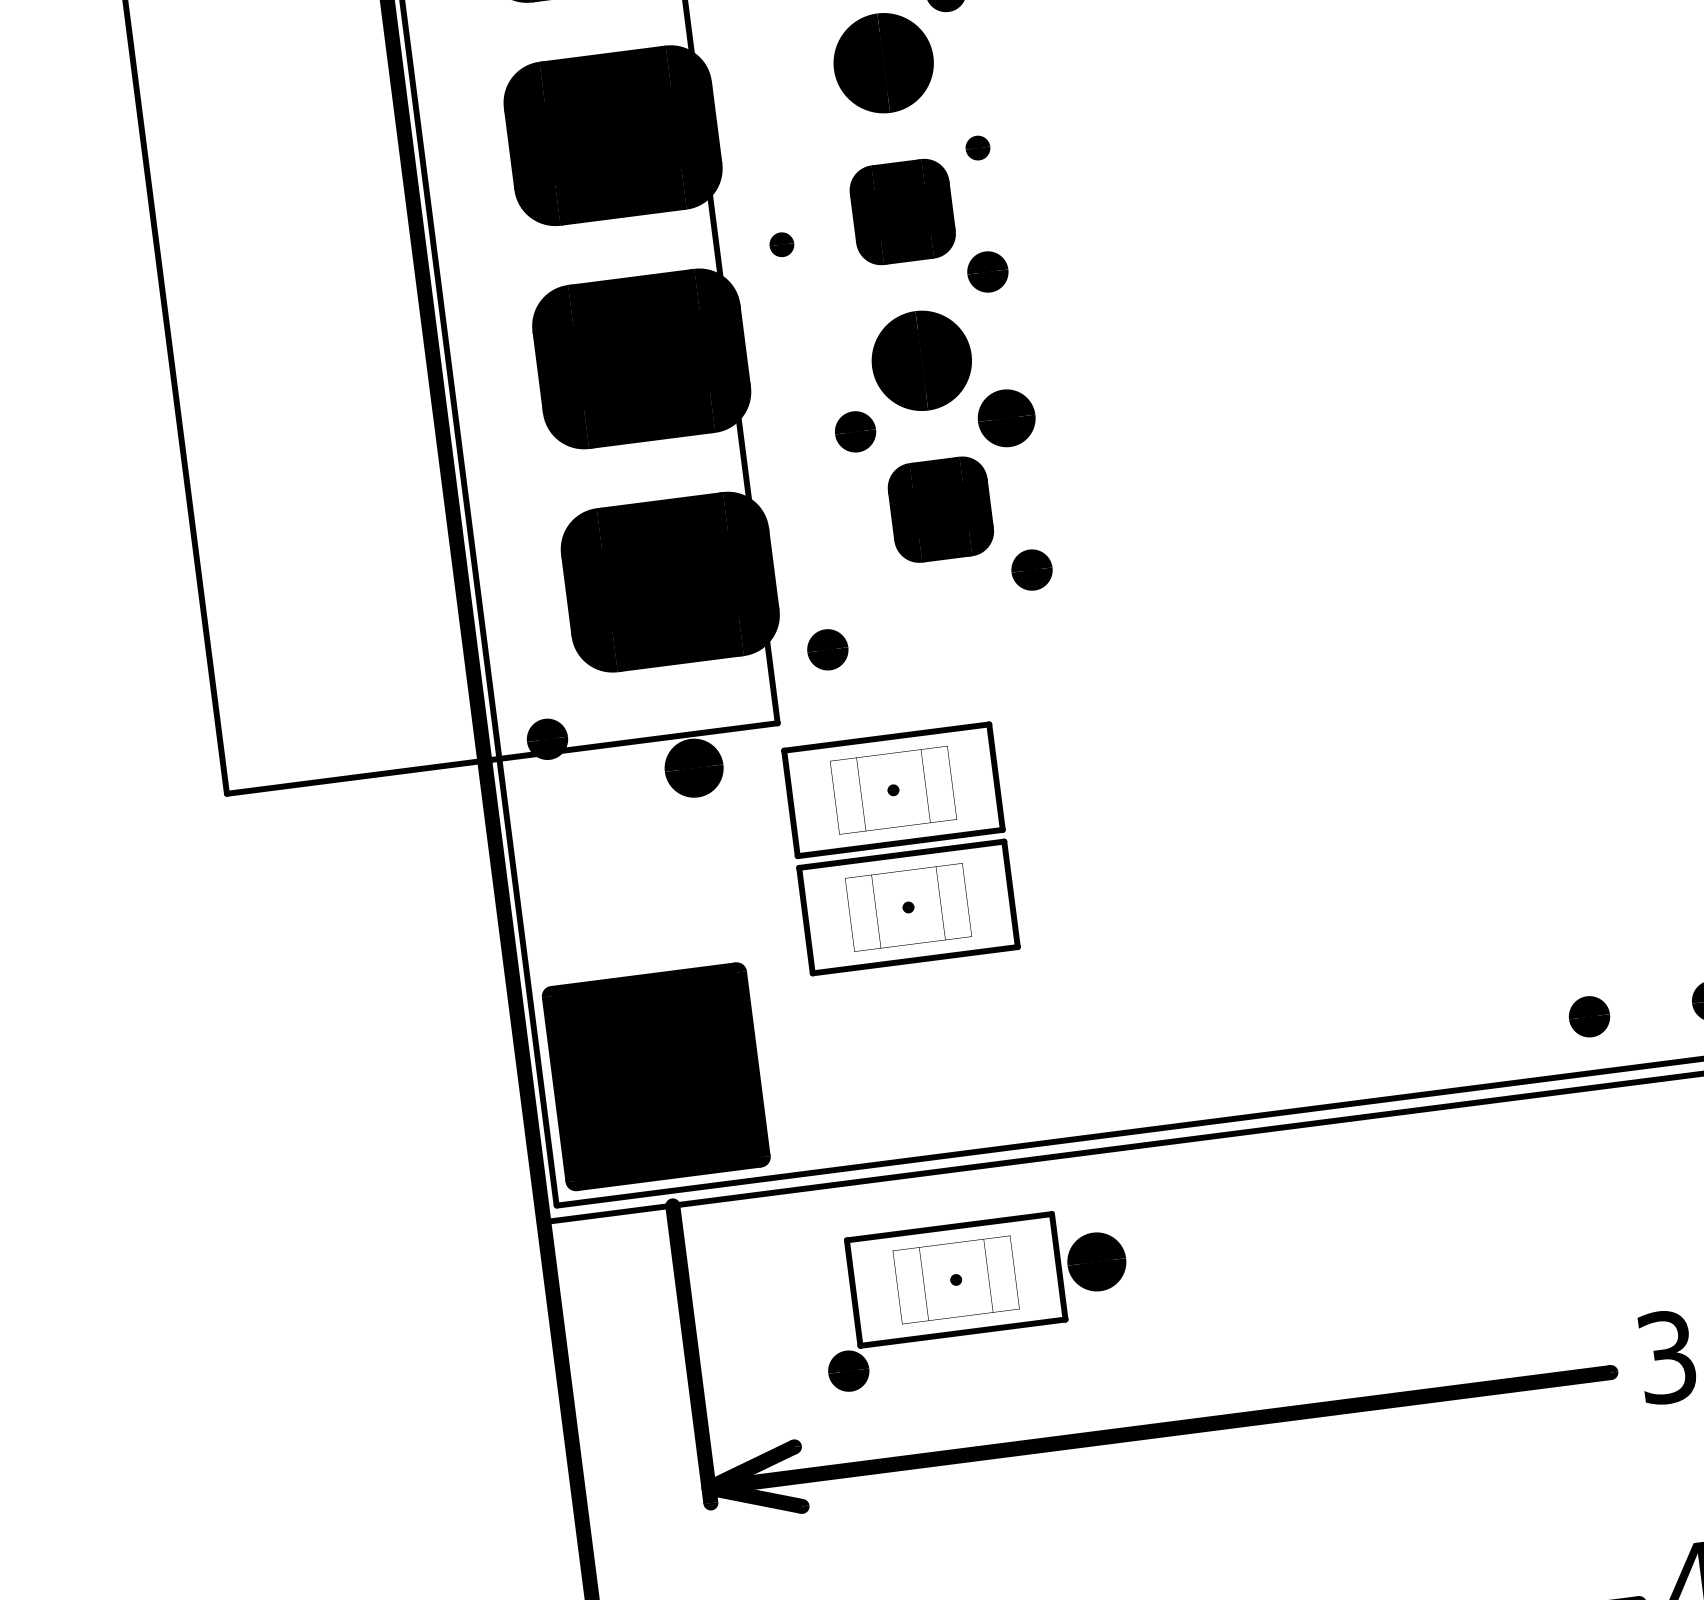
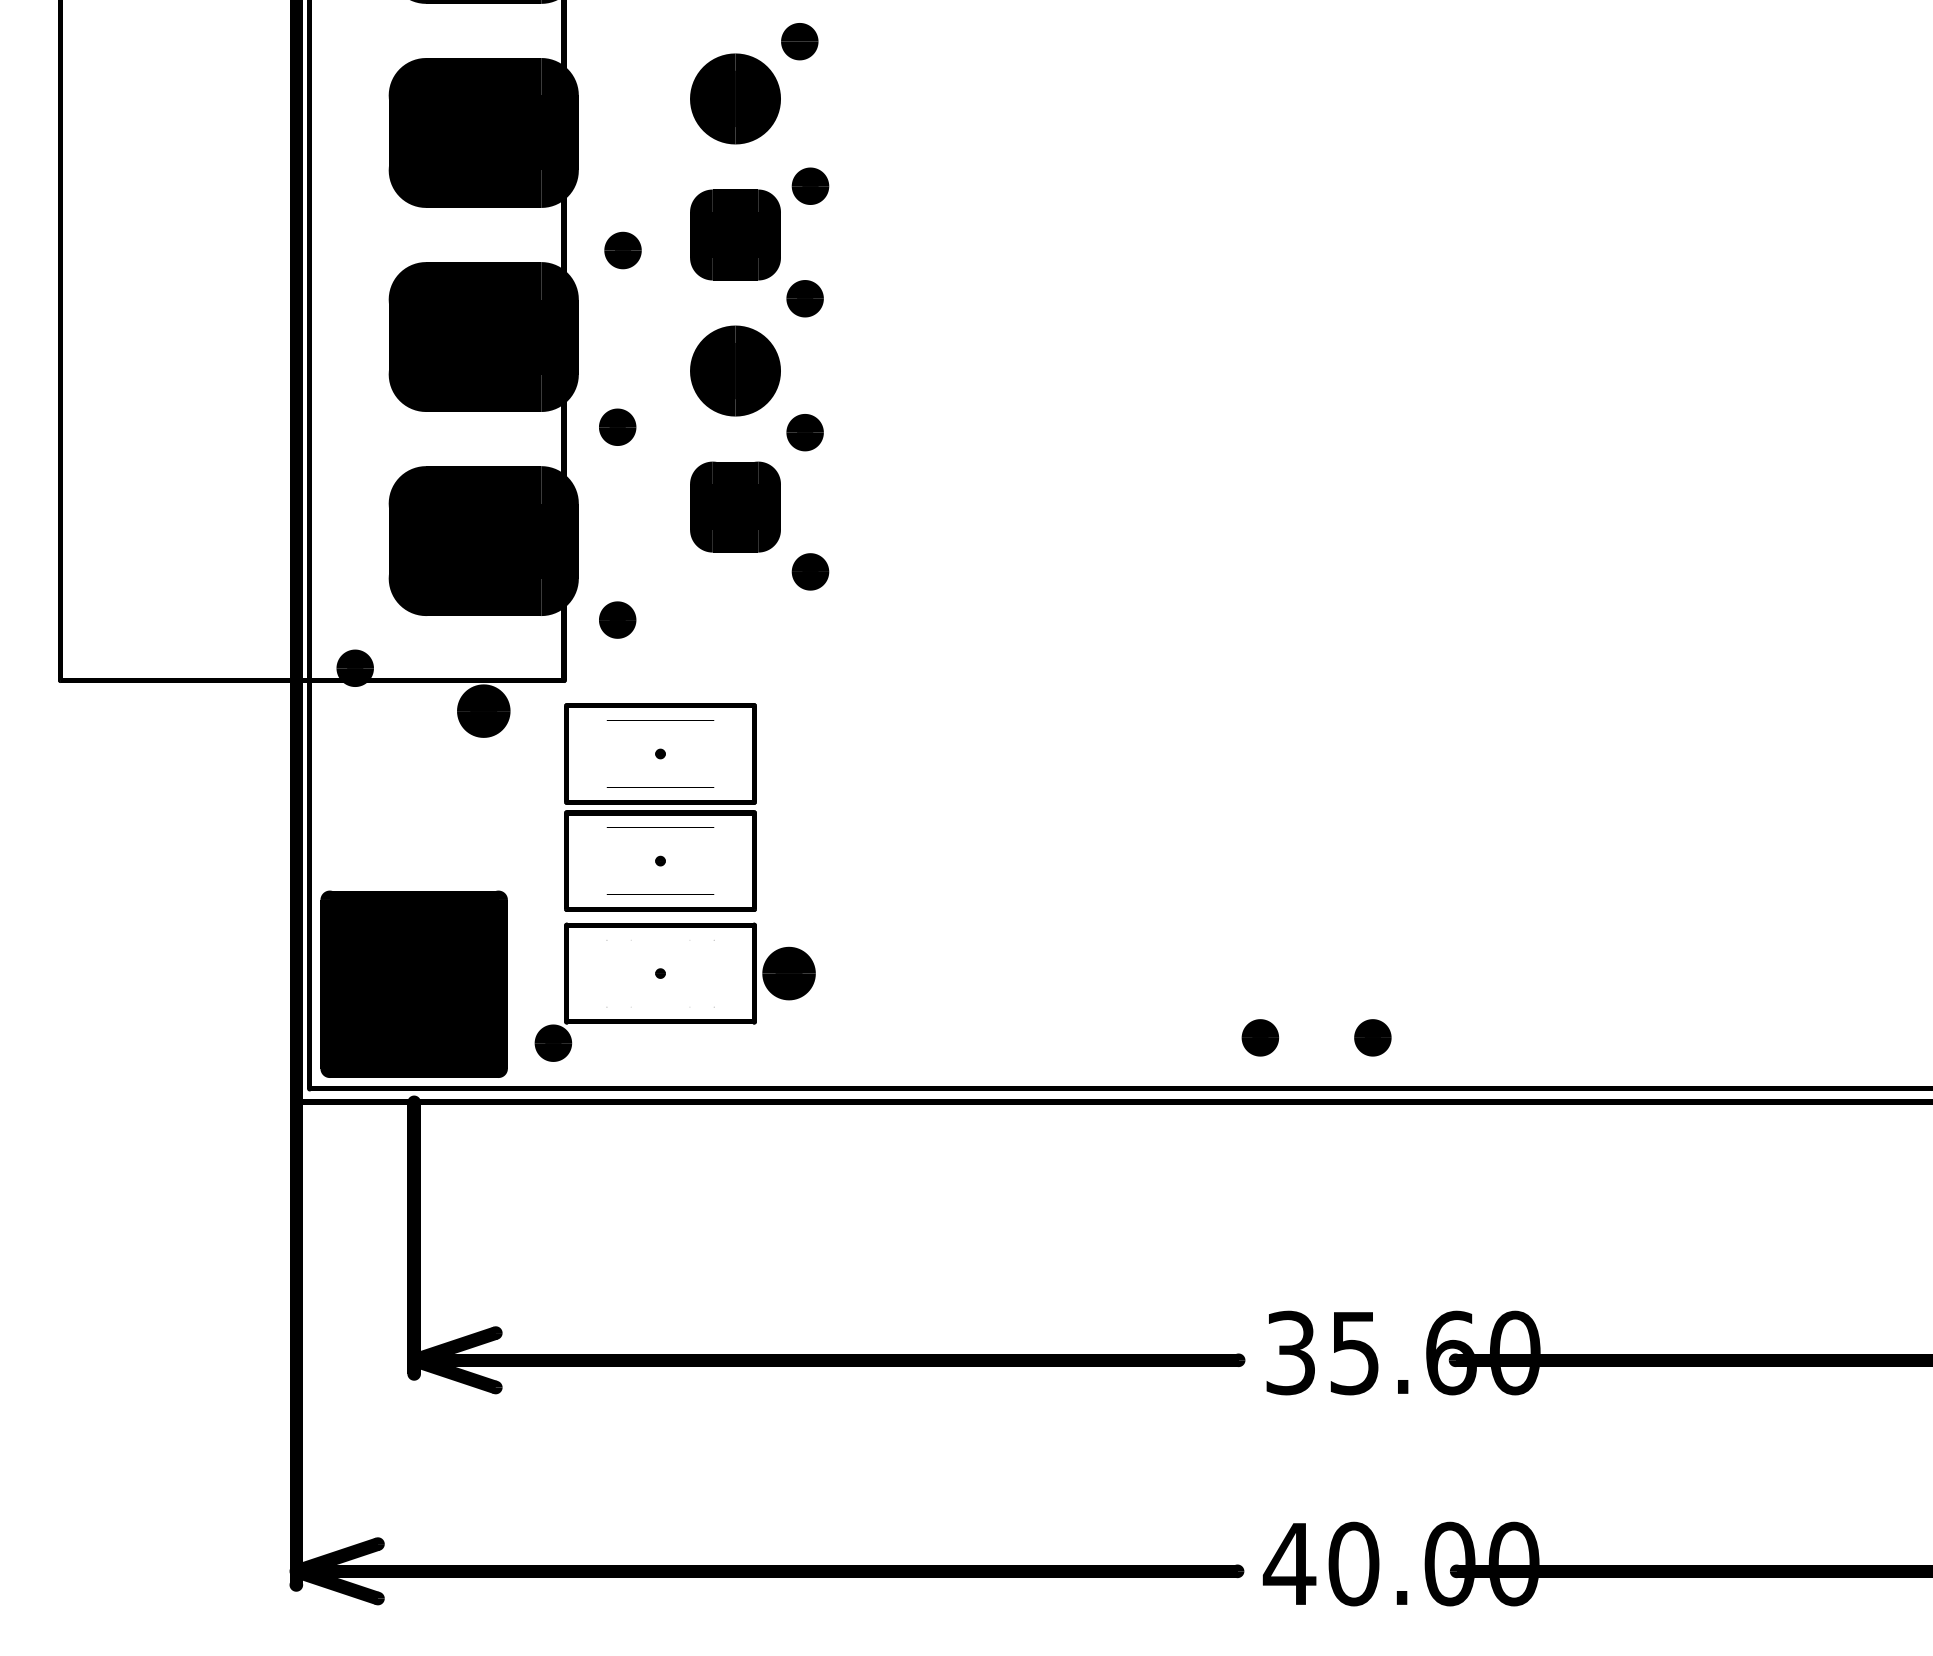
part: (977, 147) -> (810, 185), size x1.67
part: (781, 244) -> (622, 250), size x1.67
part: (1005, 418) -> (804, 432), size x0.71
part: (855, 431) -> (617, 426), moved
part: (974, 1297) -> (674, 991), moved

